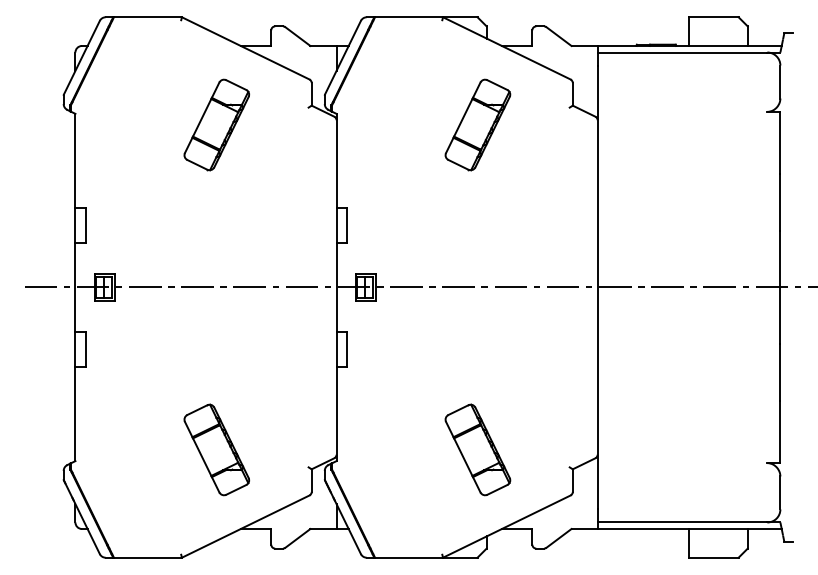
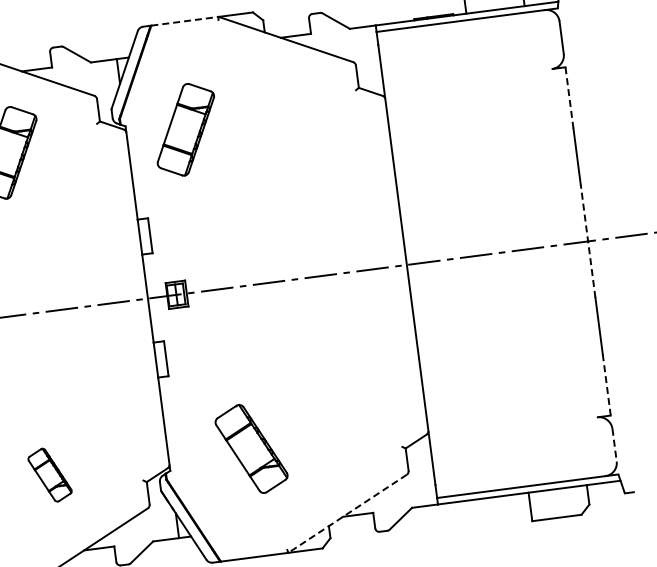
line: (409, 17) -> (185, 21), solid -> dashed
part: (477, 124) -> (185, 129), moved
line: (780, 142) -> (569, 97), solid -> dashed
line: (780, 287) -> (588, 241), solid -> dashed
line: (780, 432) -> (606, 385), solid -> dashed
part: (216, 449) -> (49, 474), size x0.6
part: (477, 449) -> (251, 448), moved
line: (780, 493) -> (614, 445), solid -> dashed
line: (506, 526) -> (347, 513), solid -> dashed

